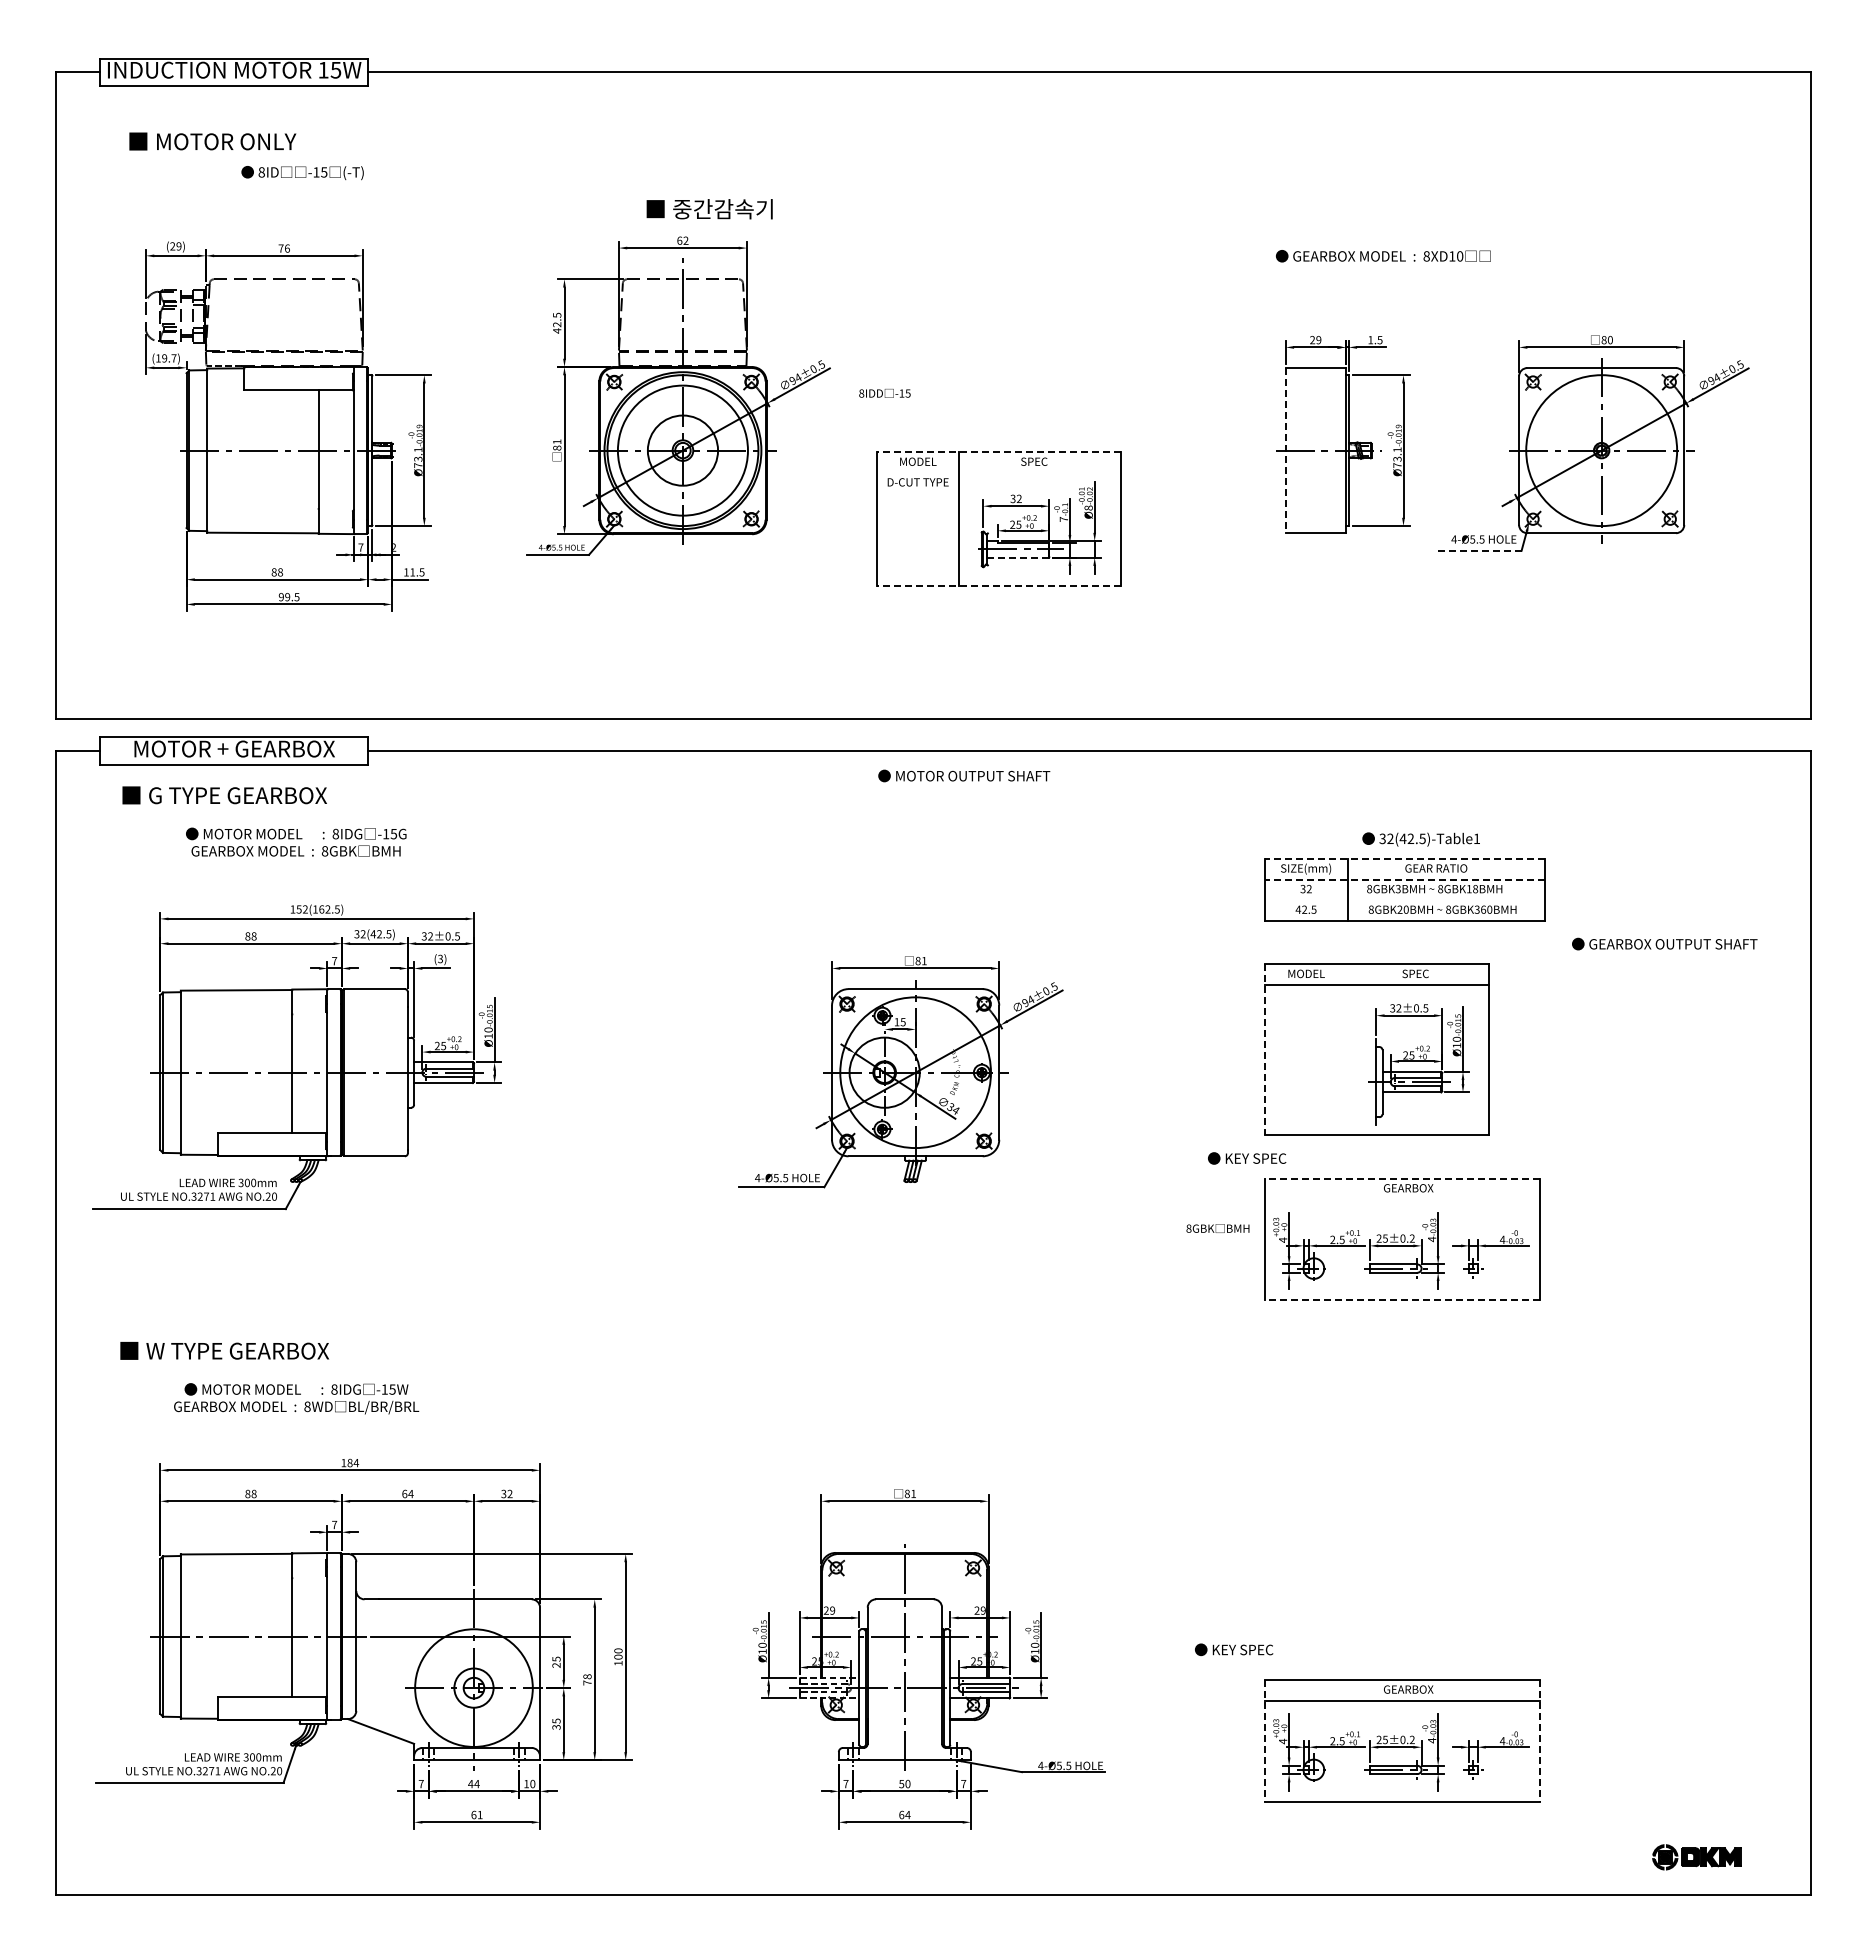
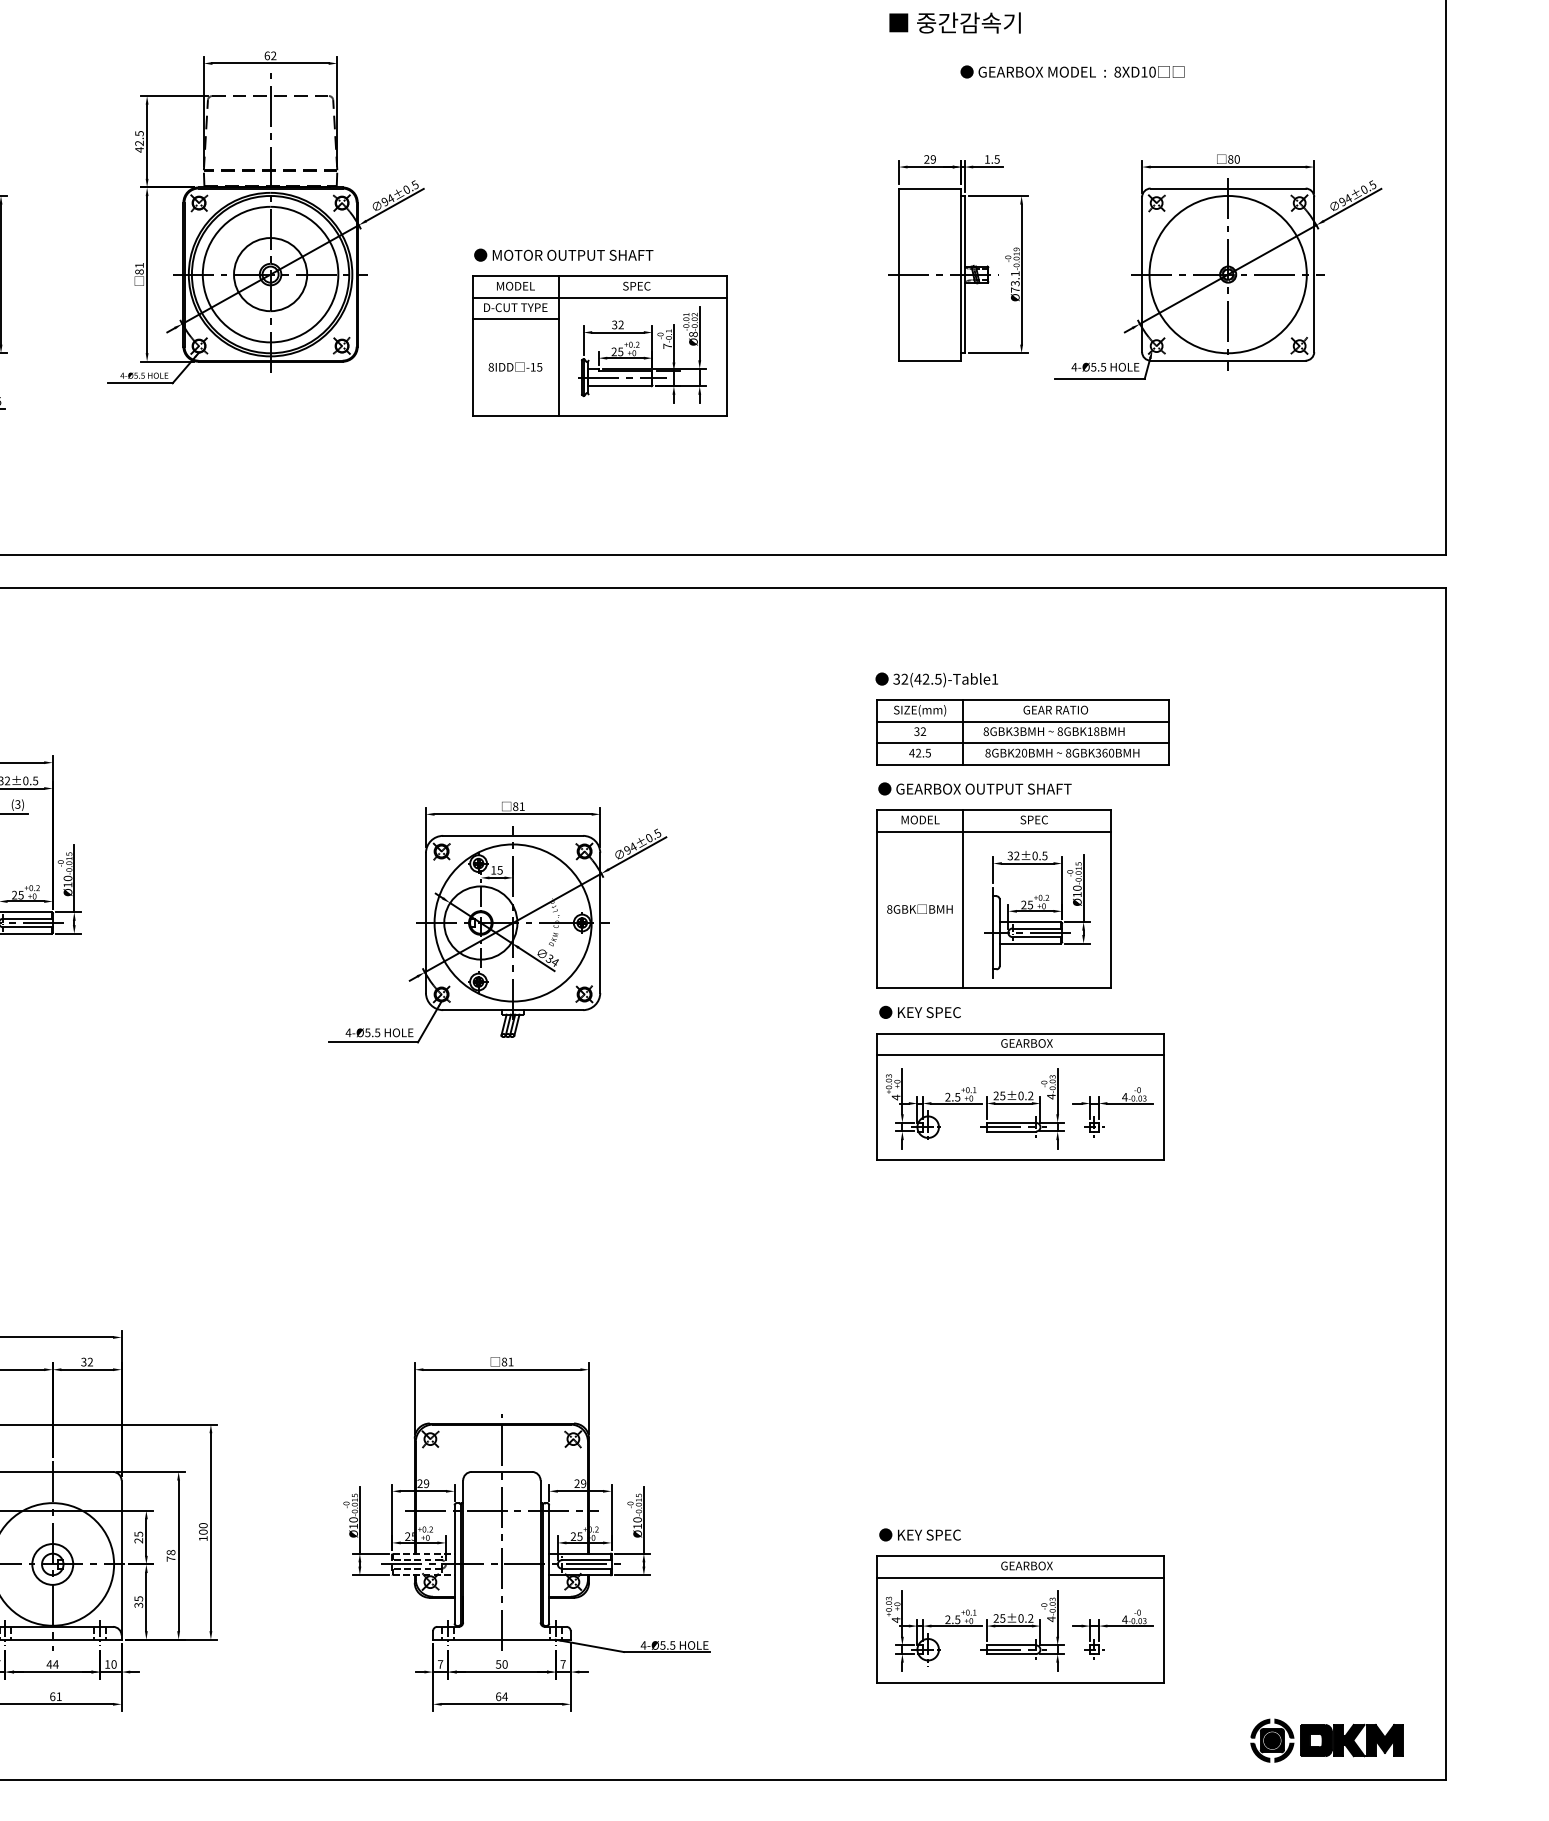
text: (709, 209) -> (954, 23), moved
text: (1383, 256) -> (1072, 72), moved
text: (884, 393) -> (515, 367), moved
line: (1285, 450) -> (898, 274), dashed -> solid
line: (998, 452) -> (599, 276), dashed -> solid
line: (998, 473) -> (599, 298), added
line: (917, 493) -> (515, 319), added
line: (1478, 550) -> (1099, 378), dashed -> solid
line: (1018, 557) -> (620, 386), dashed -> solid
line: (998, 586) -> (599, 416), dashed -> solid
text: (964, 775) -> (564, 254), moved
text: (1420, 839) -> (936, 679), moved
line: (1404, 859) -> (1022, 700), dashed -> solid
line: (1404, 879) -> (1022, 721), dashed -> solid
line: (1404, 900) -> (1022, 743), added
text: (1664, 943) -> (974, 788), moved
line: (1347, 1049) -> (963, 898), added
line: (1264, 1050) -> (876, 899), dashed -> solid
text: (1247, 1158) -> (920, 1012), moved
line: (1402, 1178) -> (1020, 1033), dashed -> solid
line: (1402, 1199) -> (1020, 1055), added
text: (1217, 1228) -> (919, 909), moved
line: (1402, 1300) -> (1020, 1160), dashed -> solid
text: (1234, 1649) -> (920, 1534), moved
line: (1264, 1741) -> (876, 1620), dashed -> solid
line: (1540, 1741) -> (1164, 1620), dashed -> solid
part: (1696, 1857) -> (1327, 1740), size x1.67

